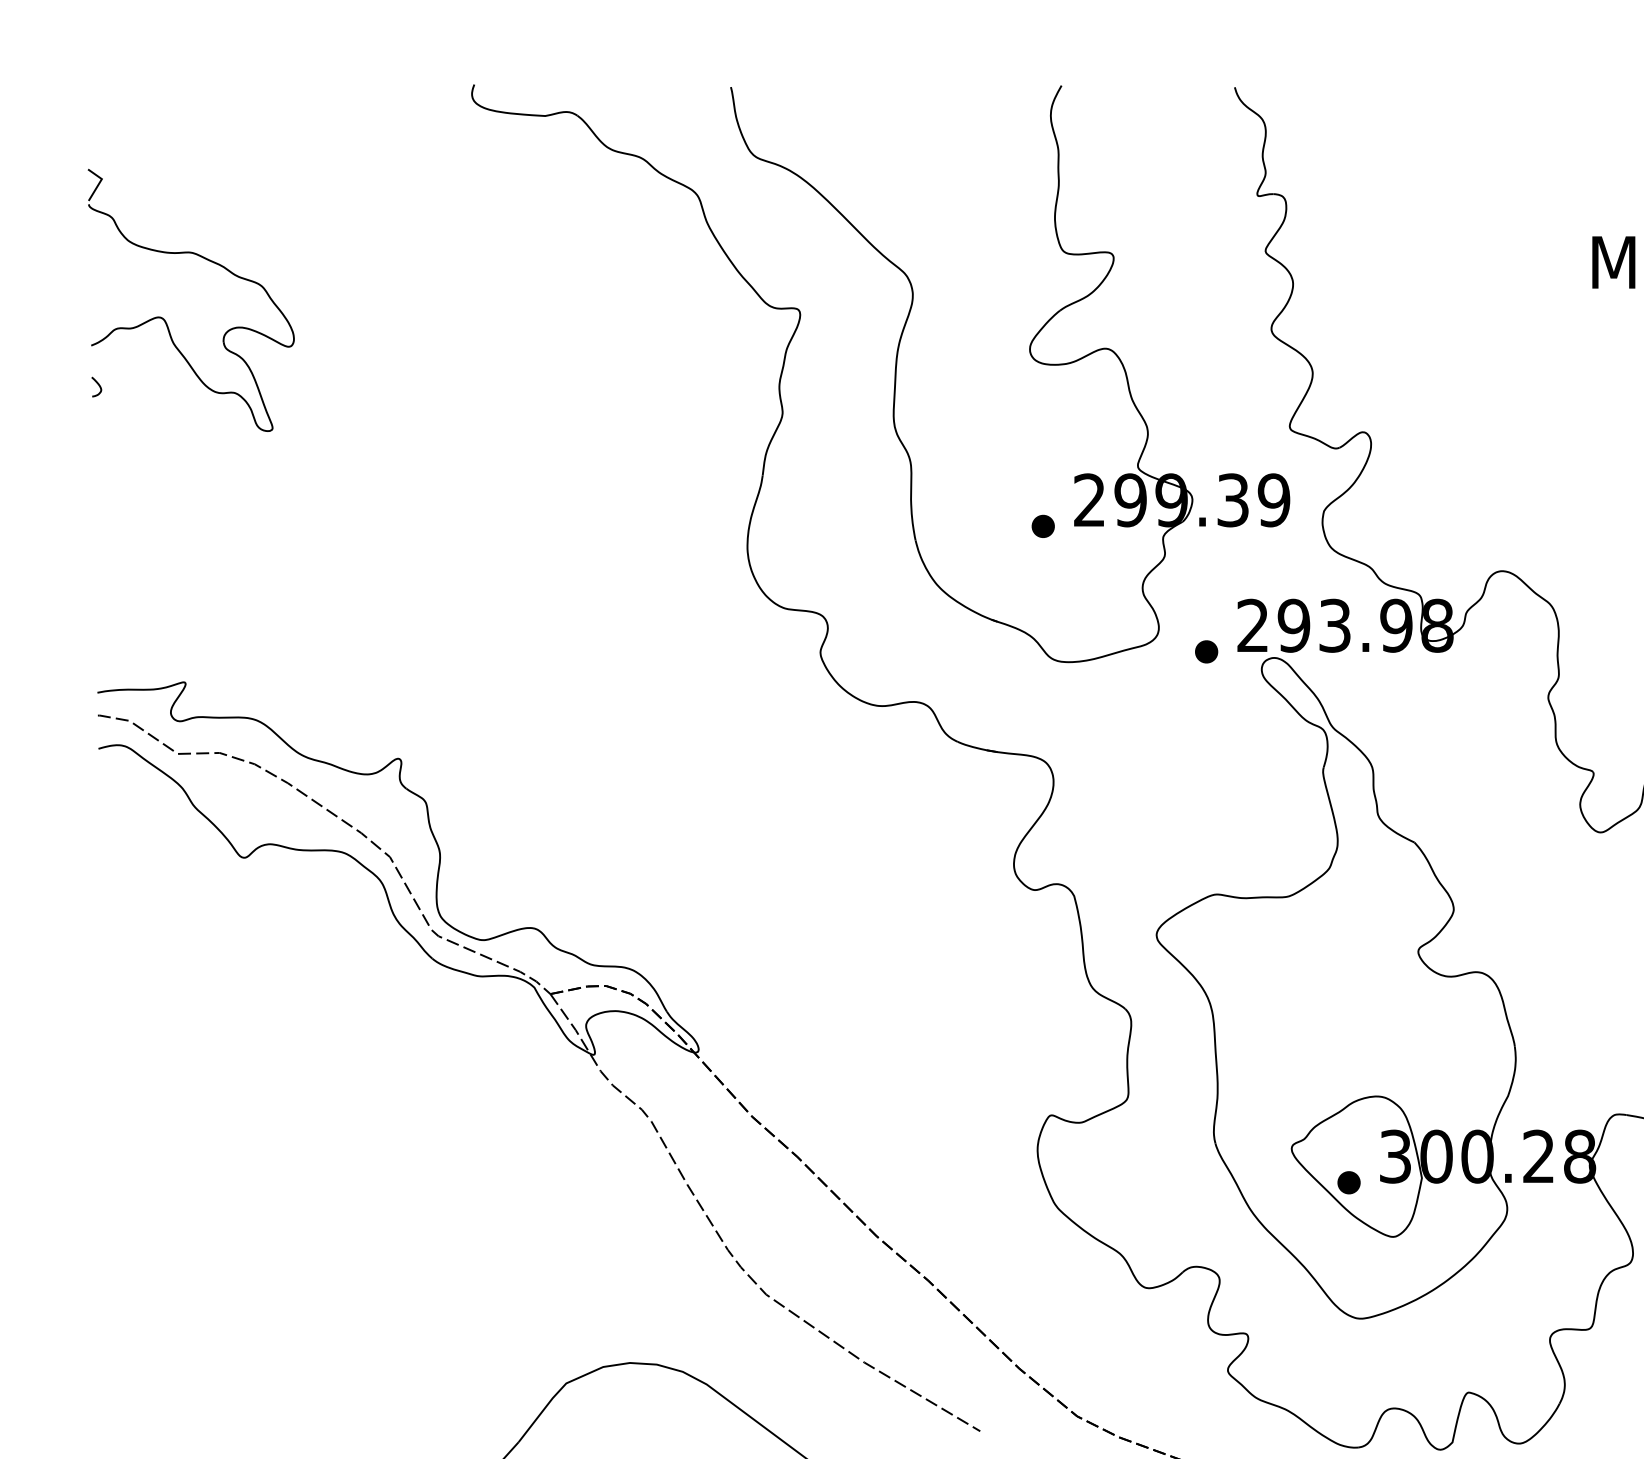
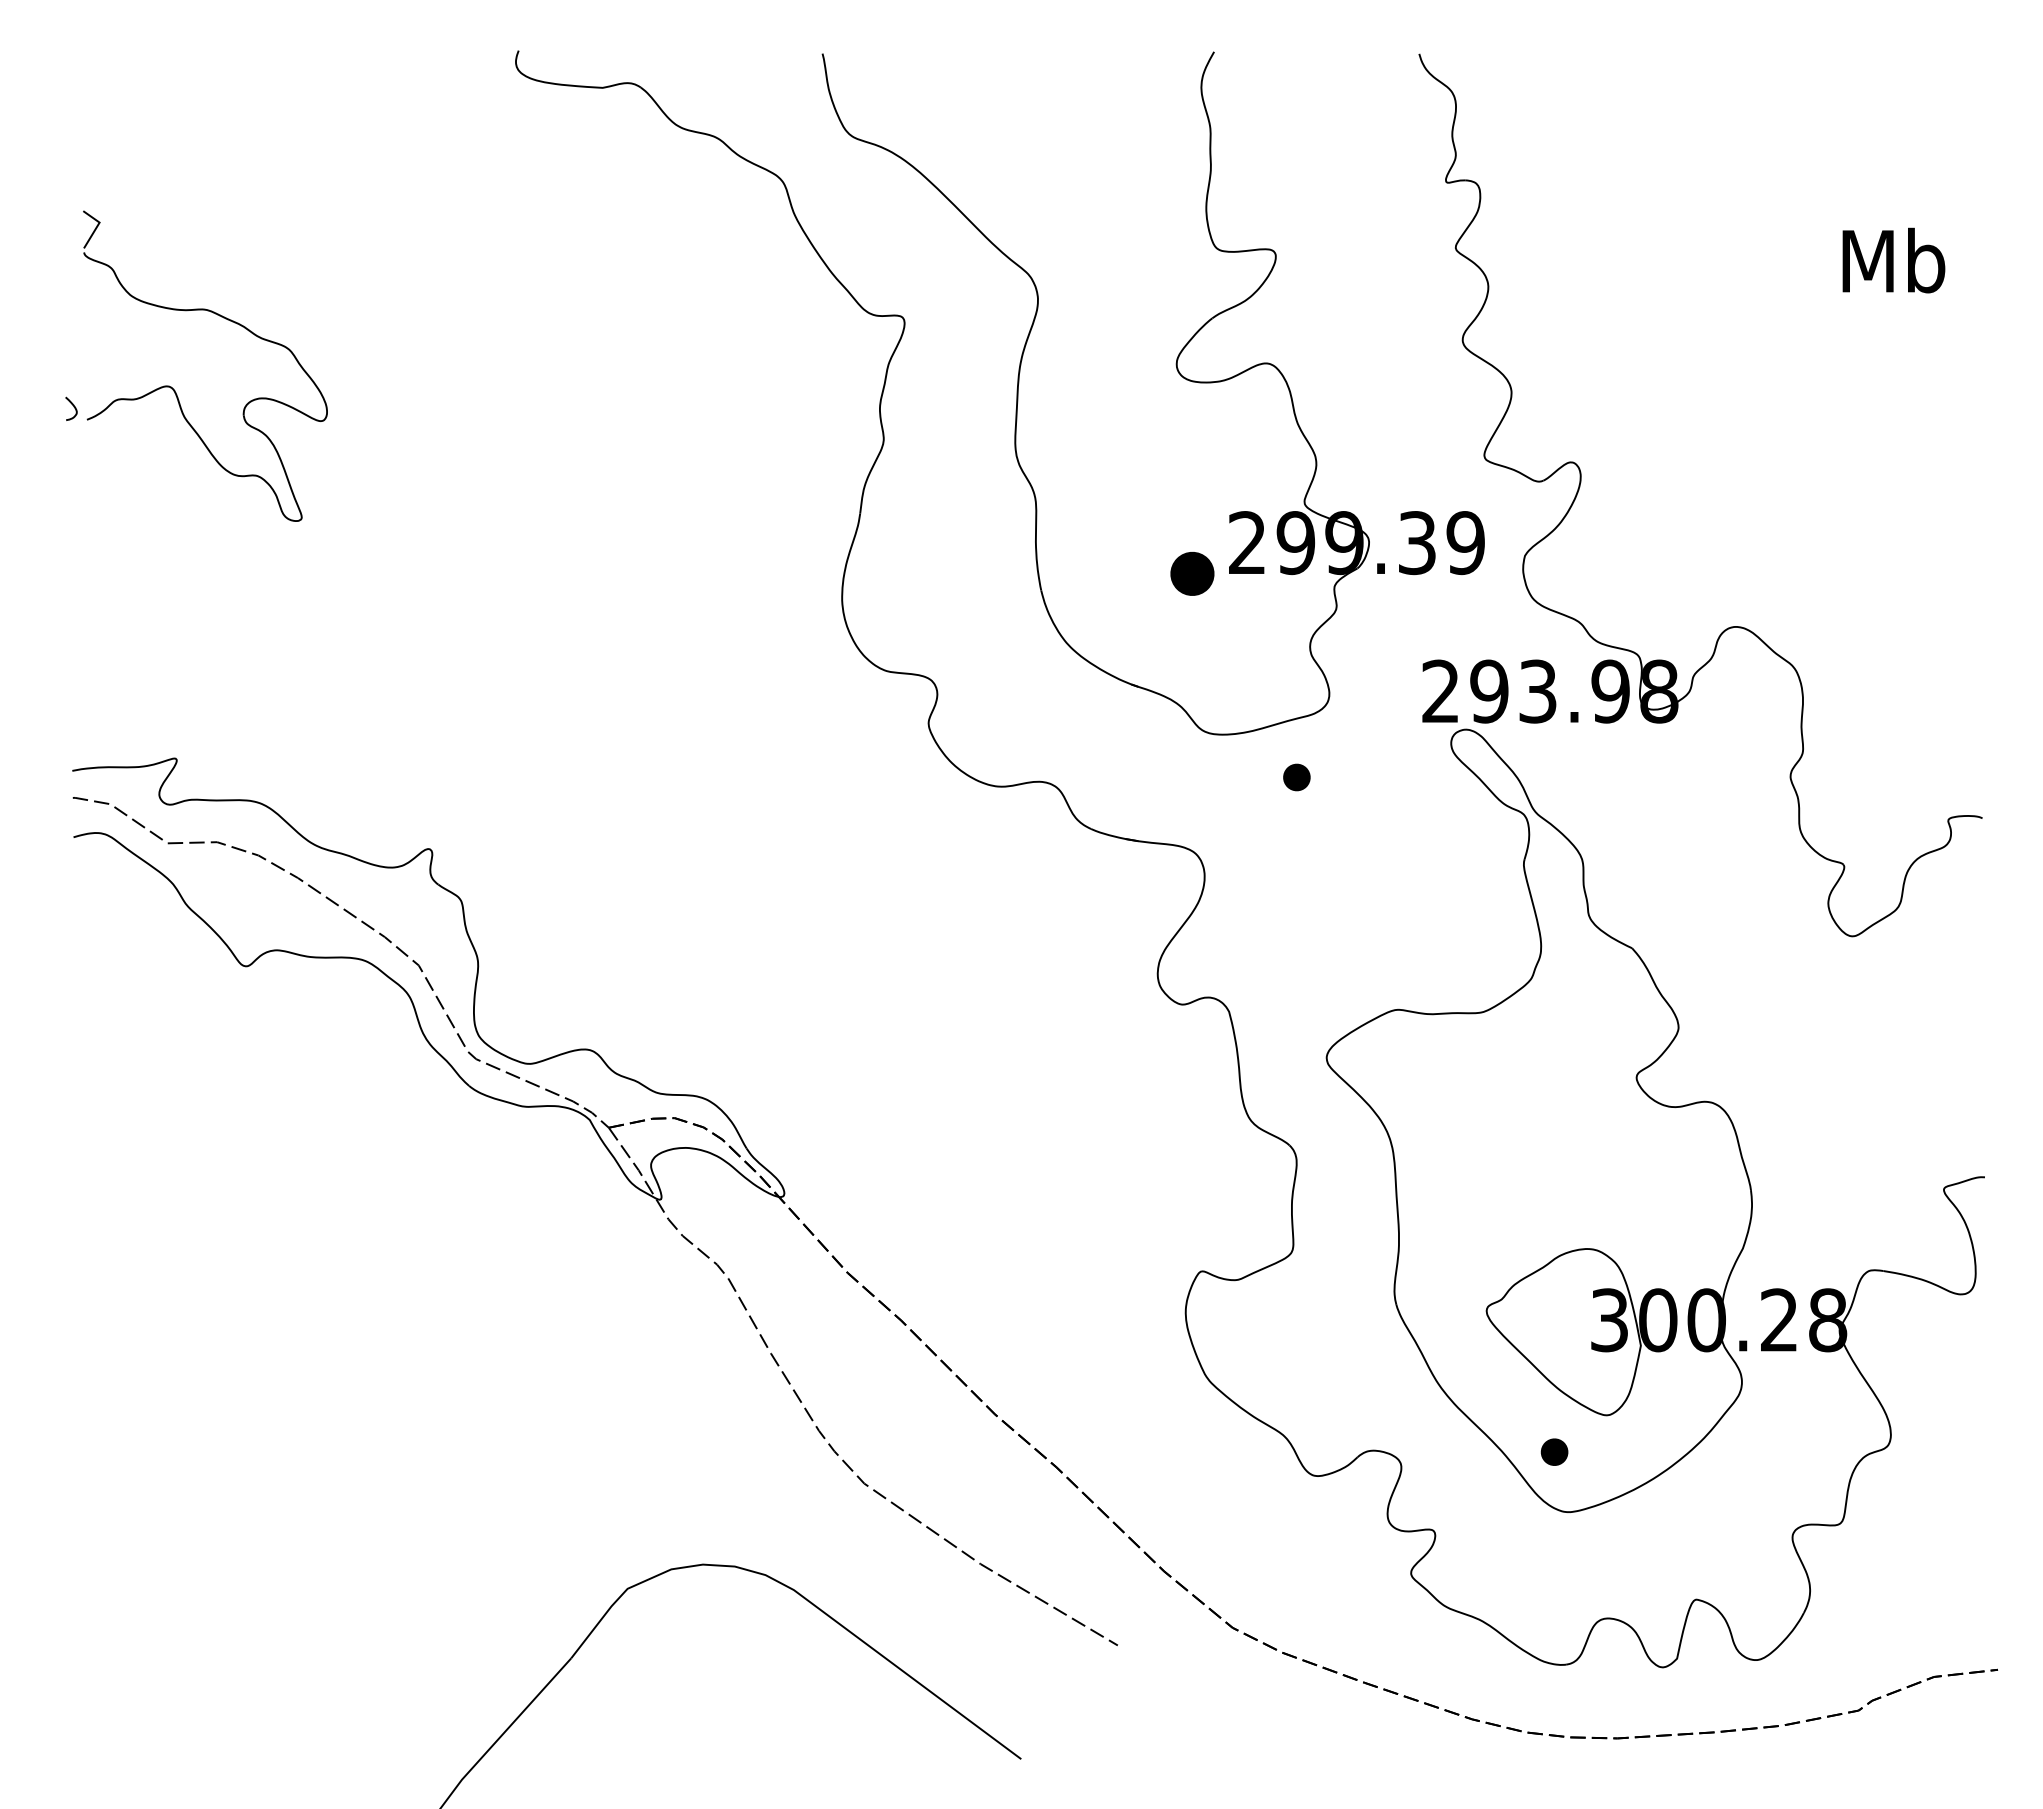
part: (165, 320) -> (175, 390), moved
part: (1043, 526) -> (1192, 573), size x1.6
part: (1206, 651) -> (1296, 777), moved
part: (1348, 1182) -> (1554, 1451), moved

